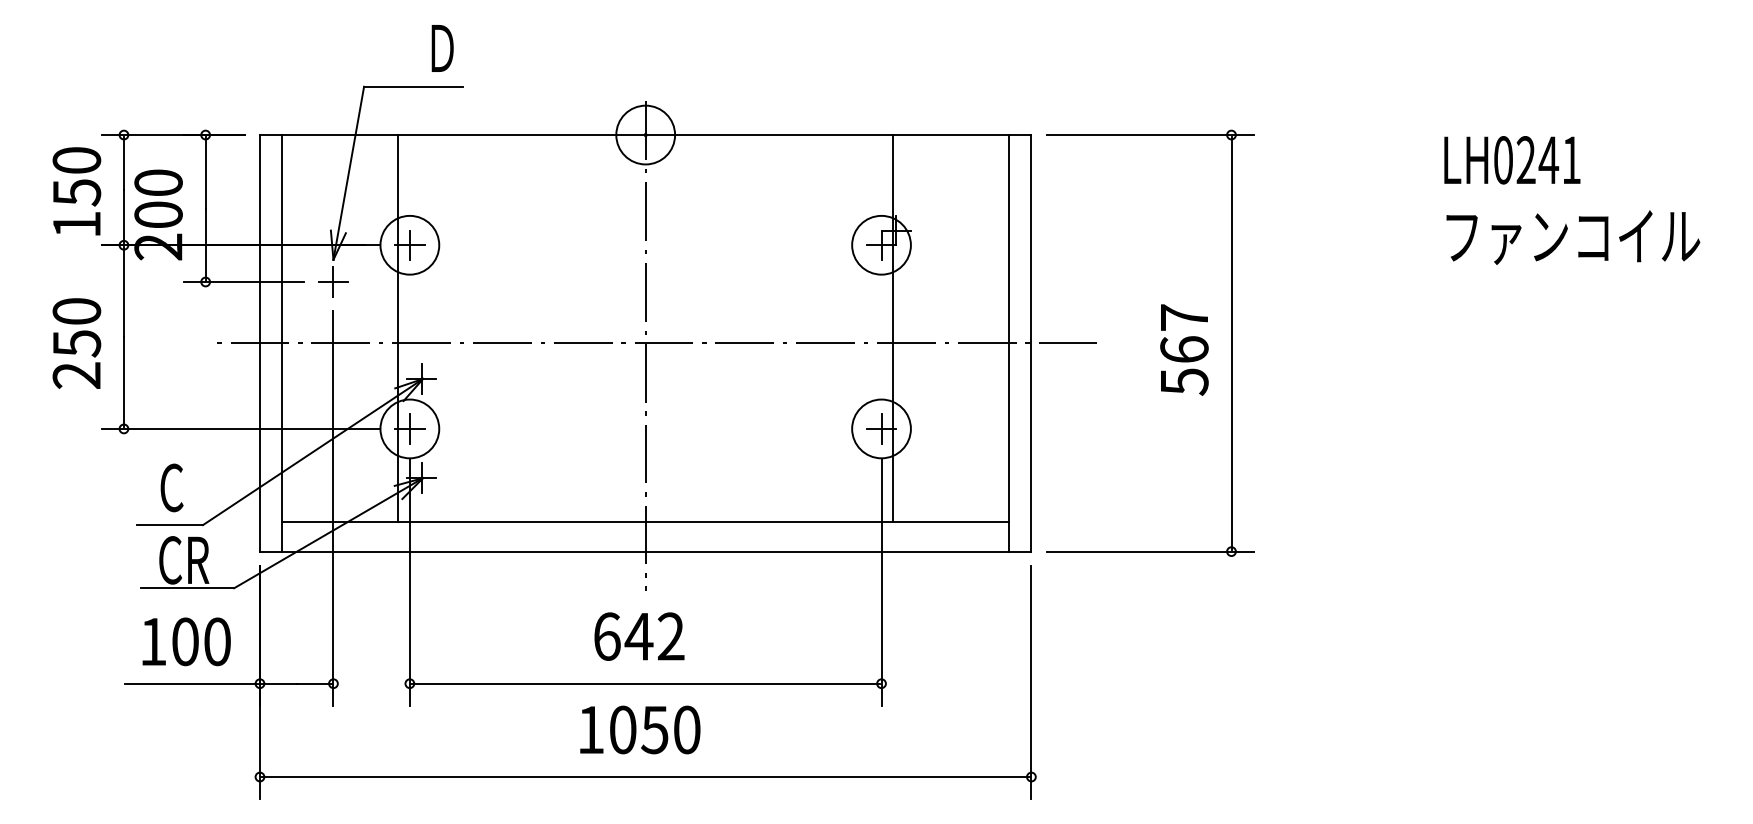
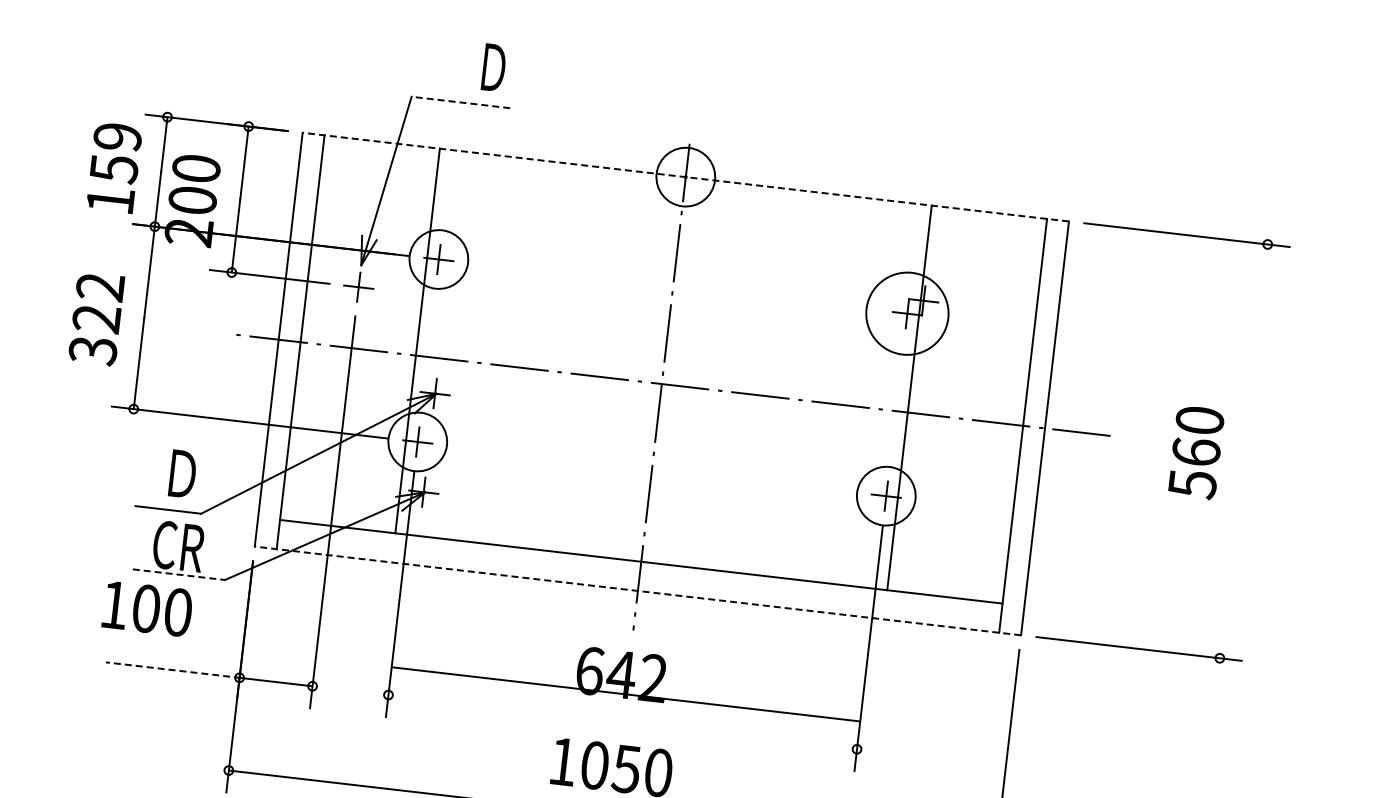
line: (413, 86) -> (460, 102), solid -> dashed
line: (645, 135) -> (685, 177), solid -> dashed
text: (76, 160) -> (117, 137), 150 -> 159
circle: (881, 244) -> (907, 312), size x1.4
text: (1184, 317) -> (1200, 420), 567 -> 560
text: (76, 343) -> (96, 318), 250 -> 322
line: (1231, 343) -> (1243, 451), removed
text: (176, 487) -> (179, 473), C -> Ｄ
line: (645, 551) -> (637, 590), solid -> dashed
line: (188, 588) -> (179, 575), solid -> dashed
text: (186, 641) -> (147, 608), moved
line: (192, 683) -> (172, 669), solid -> dashed
line: (645, 683) -> (625, 694), moved

